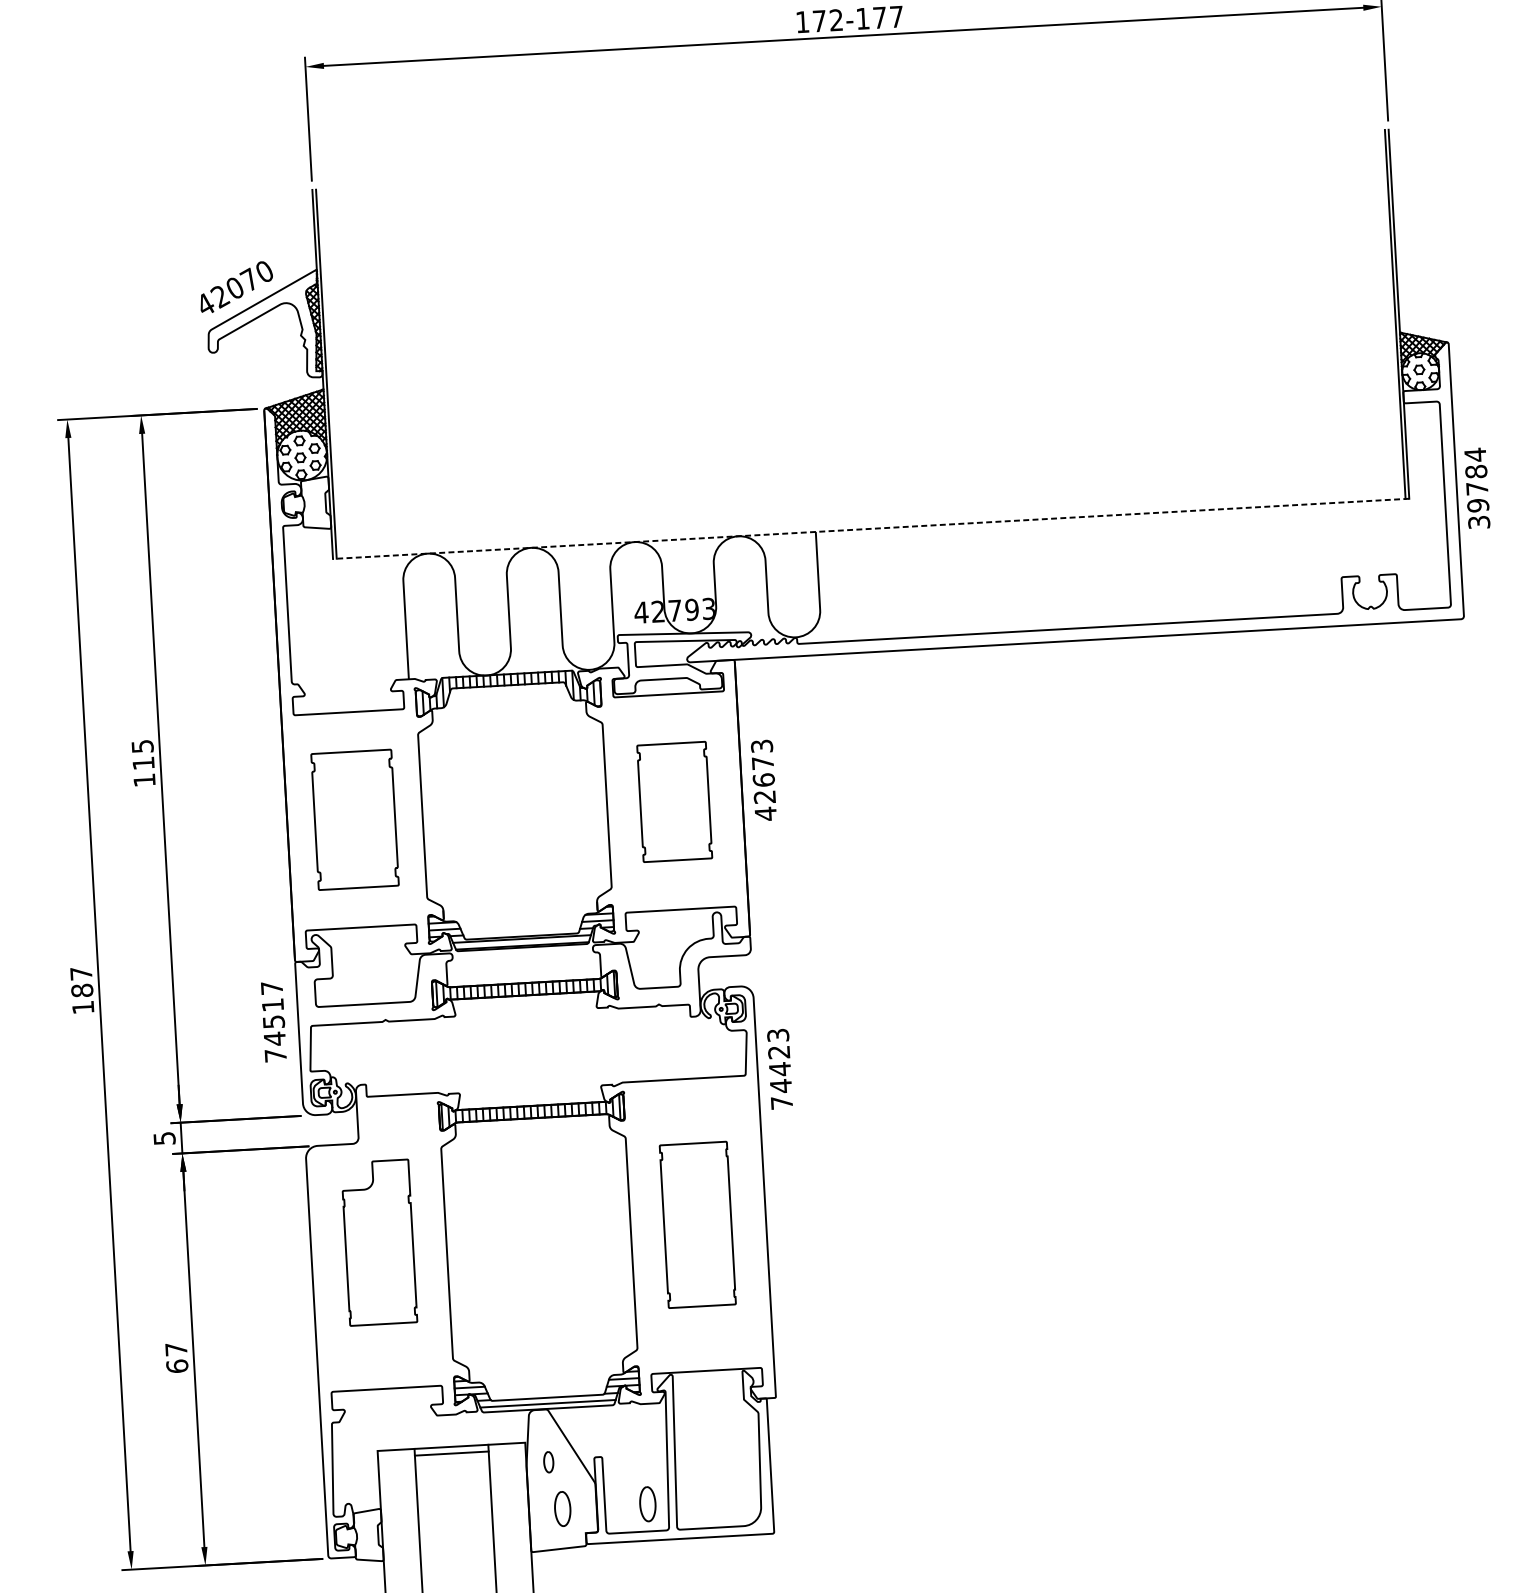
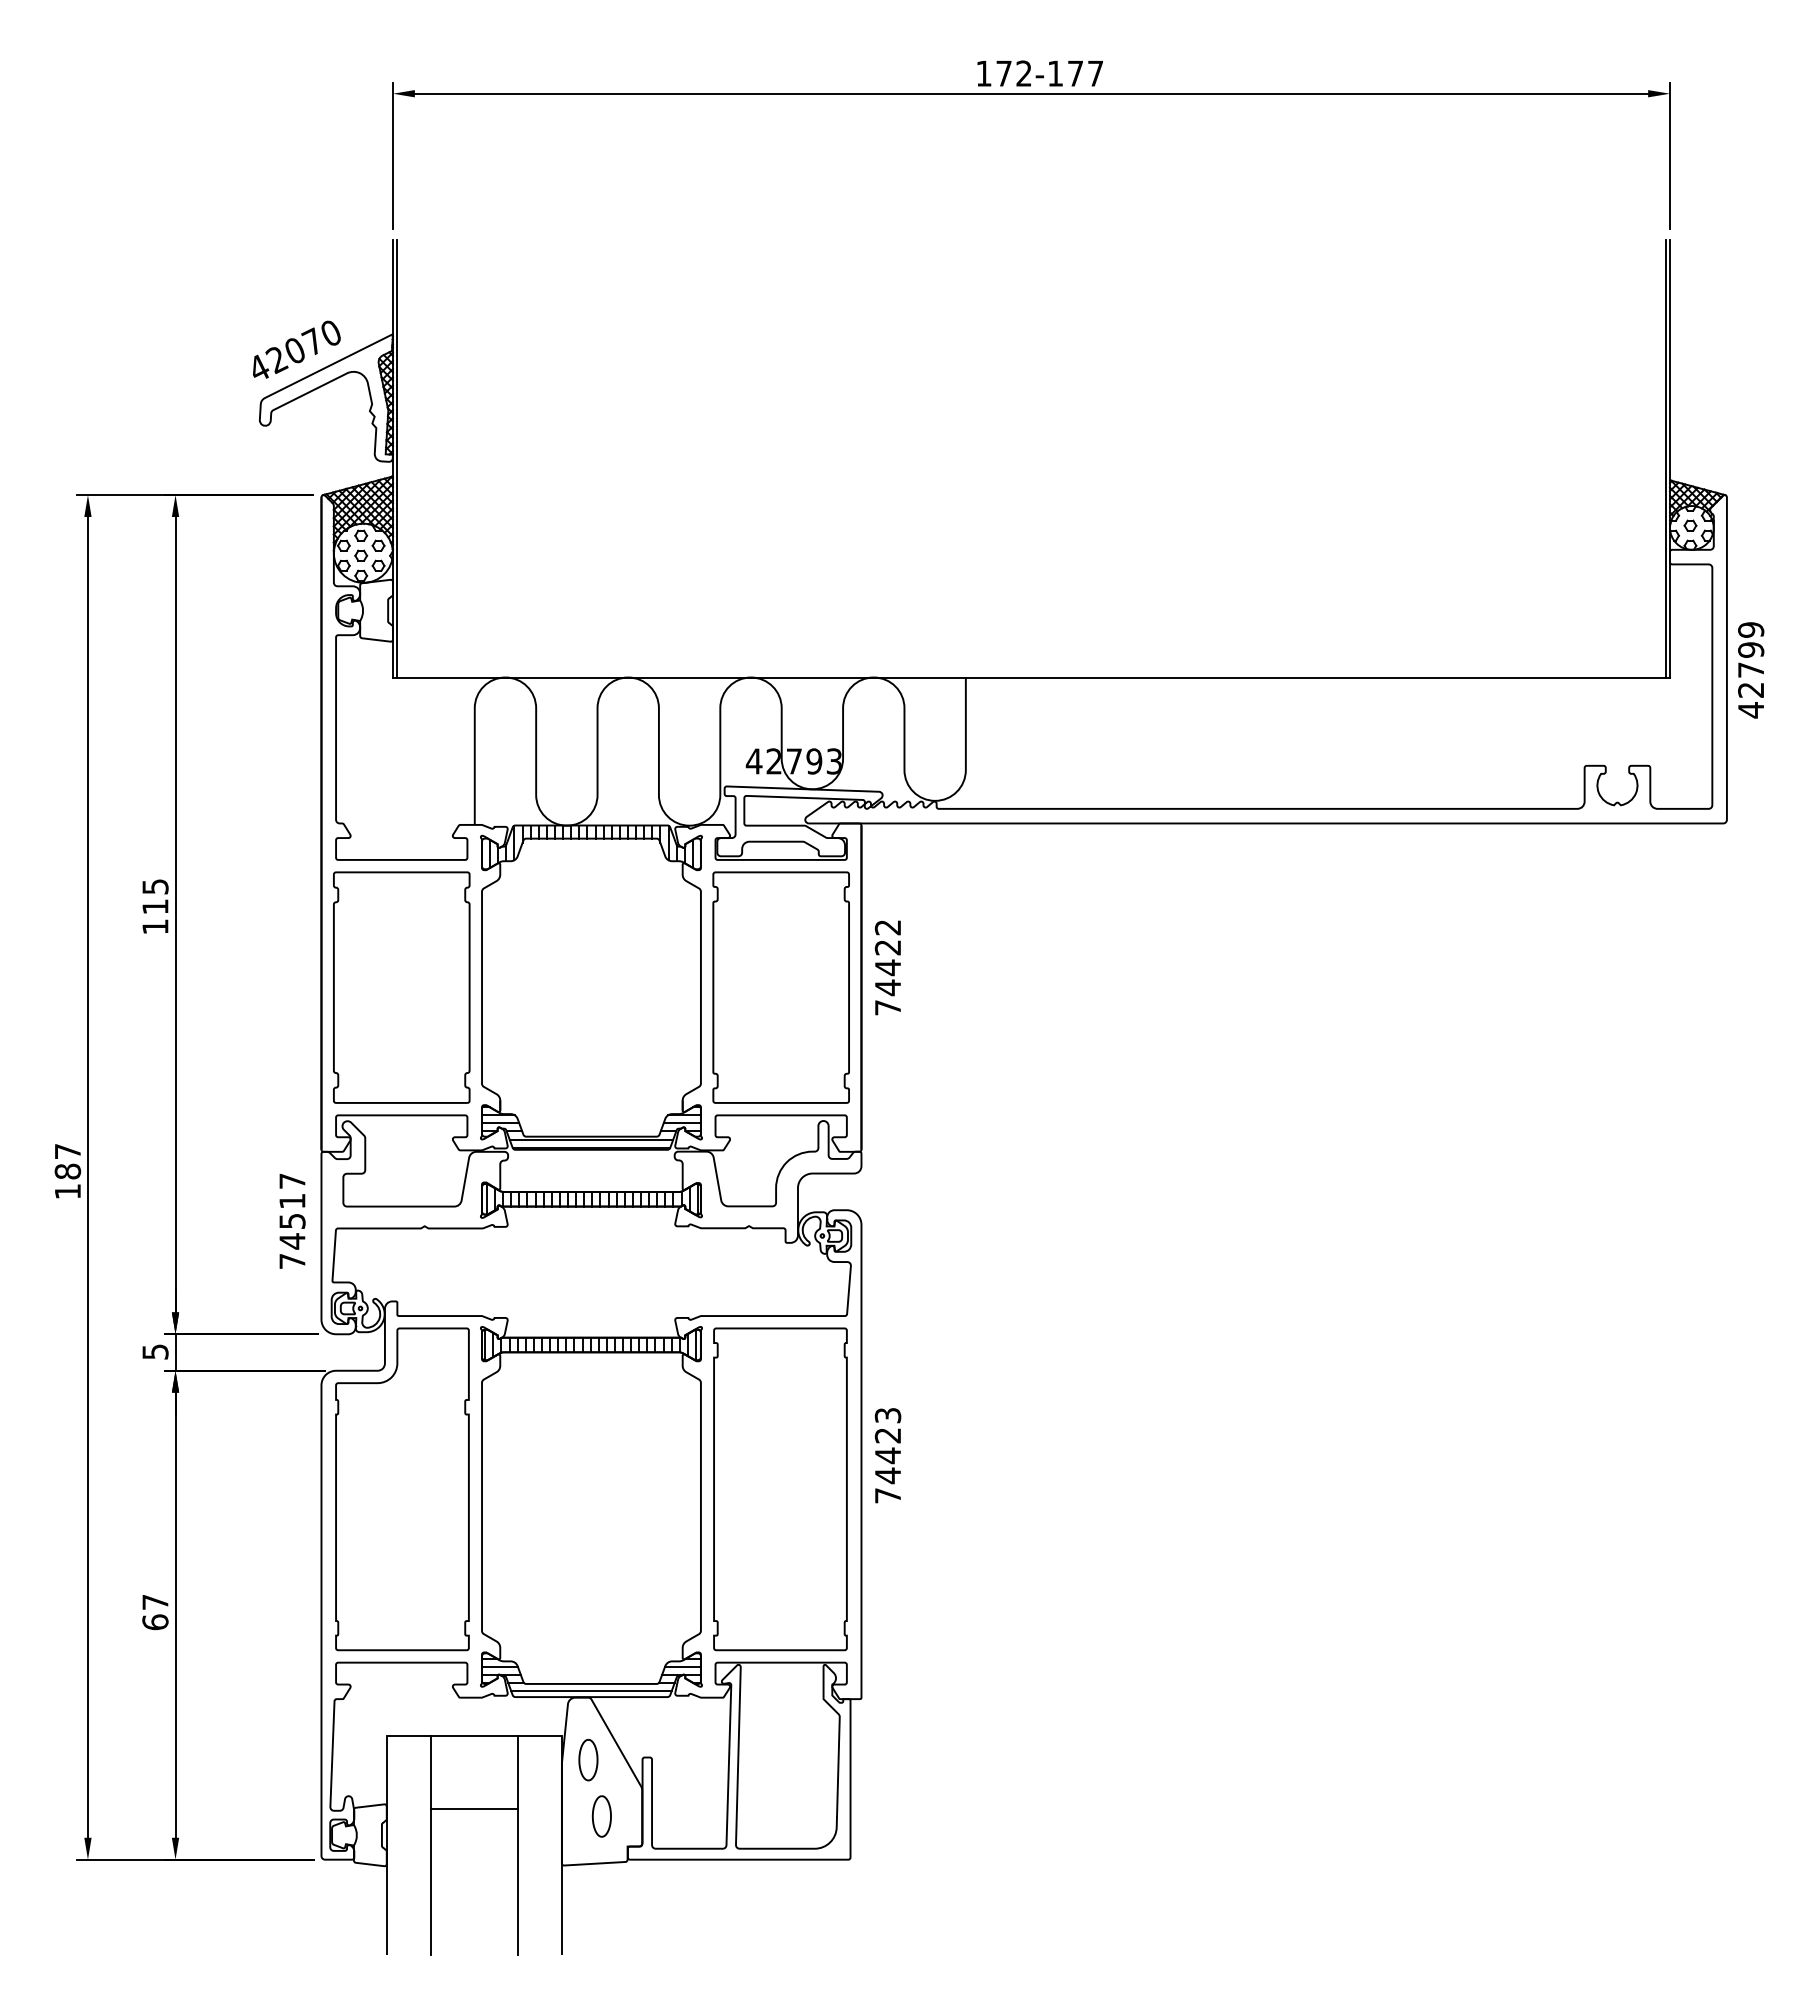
text: (1477, 488) -> (1751, 669), 39784 -> 42799
line: (871, 528) -> (1031, 677), dashed -> solid
text: (763, 780) -> (887, 968), 42673 -> 74422
part: (674, 801) -> (780, 987), size x1.67
part: (354, 819) -> (401, 987), size x1.43
text: (779, 1069) -> (887, 1455), moved
part: (697, 1225) -> (780, 1489), size x1.67
part: (379, 1242) -> (402, 1489), size x1.67
line: (451, 1453) -> (474, 1808), moved
part: (548, 1462) -> (588, 1760), size x1.67
part: (647, 1504) -> (702, 1816), removed

